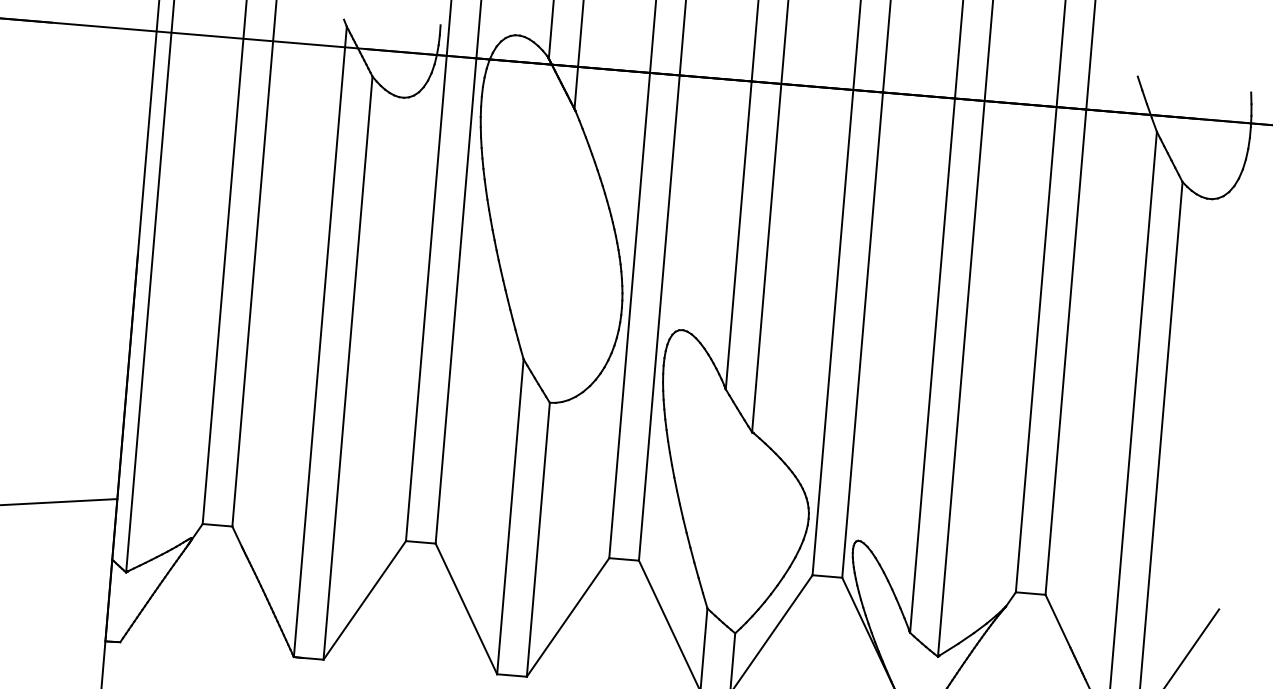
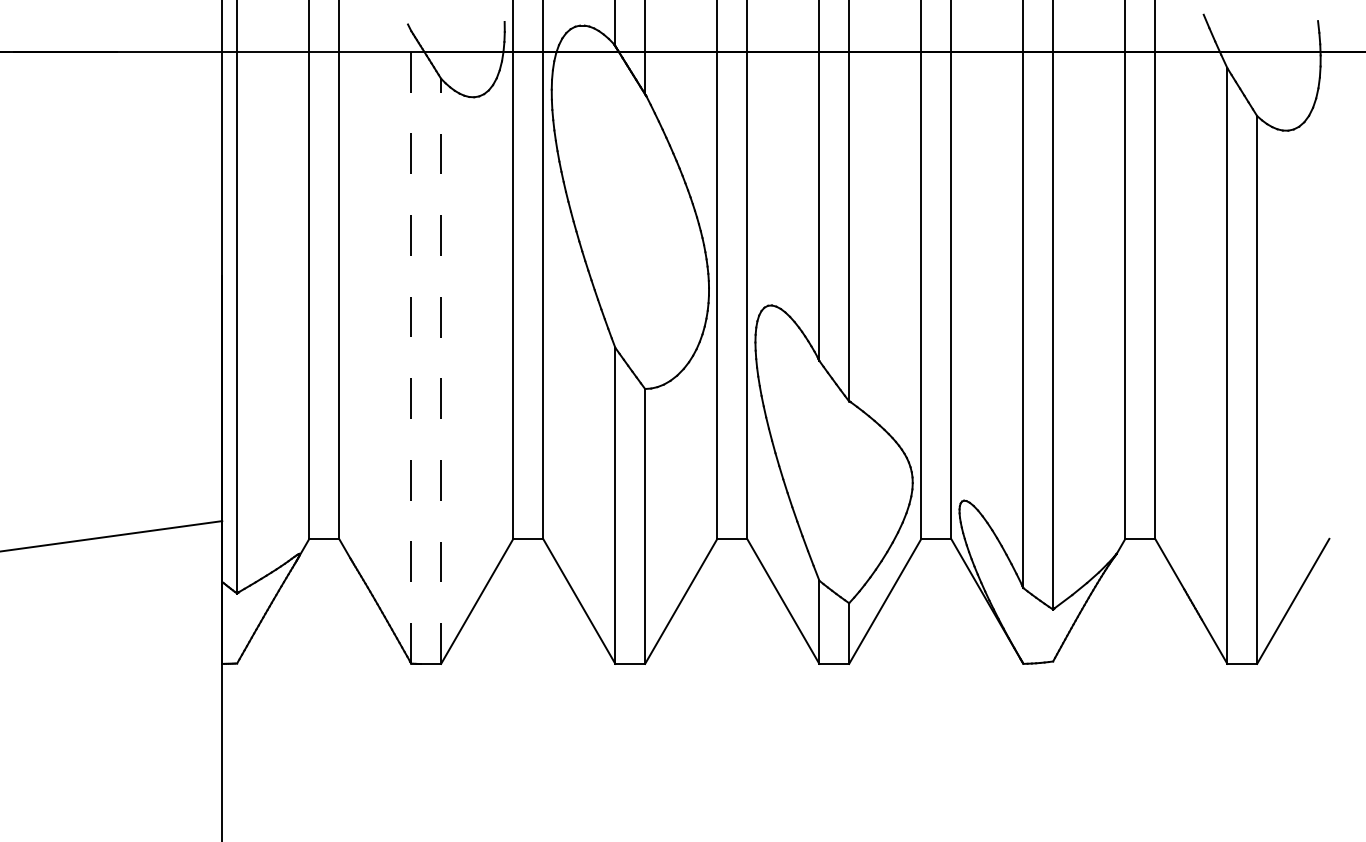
line: (320, 340) -> (411, 346), solid -> dashed
line: (348, 368) -> (441, 371), solid -> dashed

